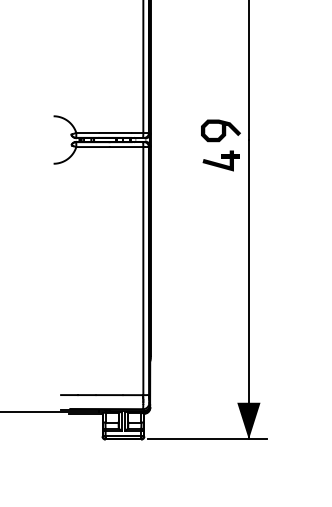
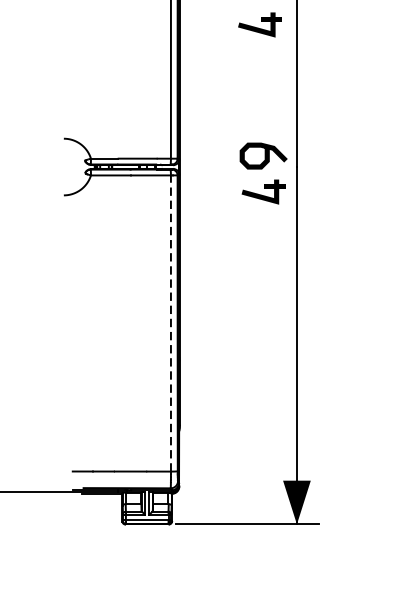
part: (217, 20) -> (259, 24), added
line: (143, 270) -> (171, 322), solid -> dashed

